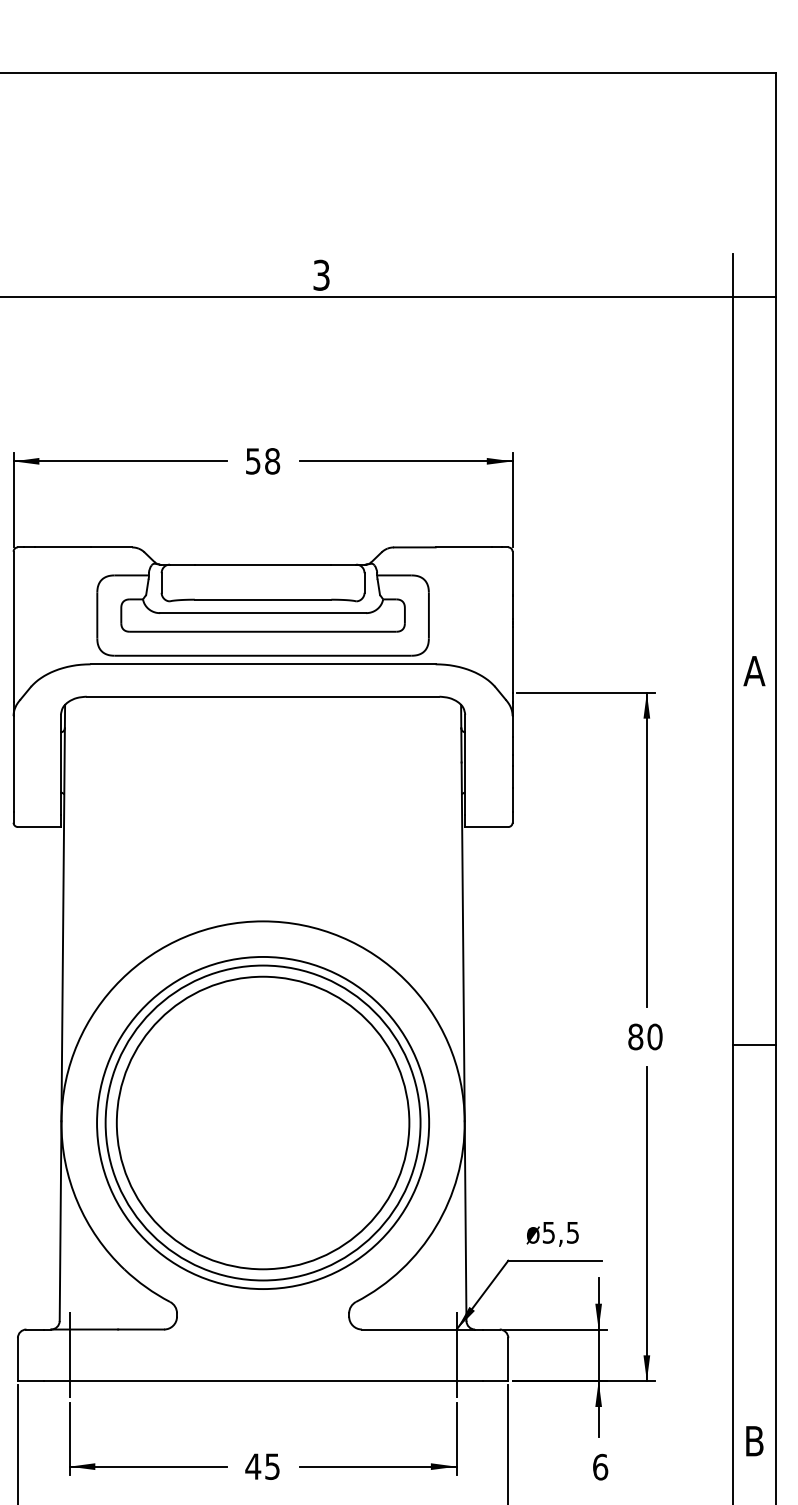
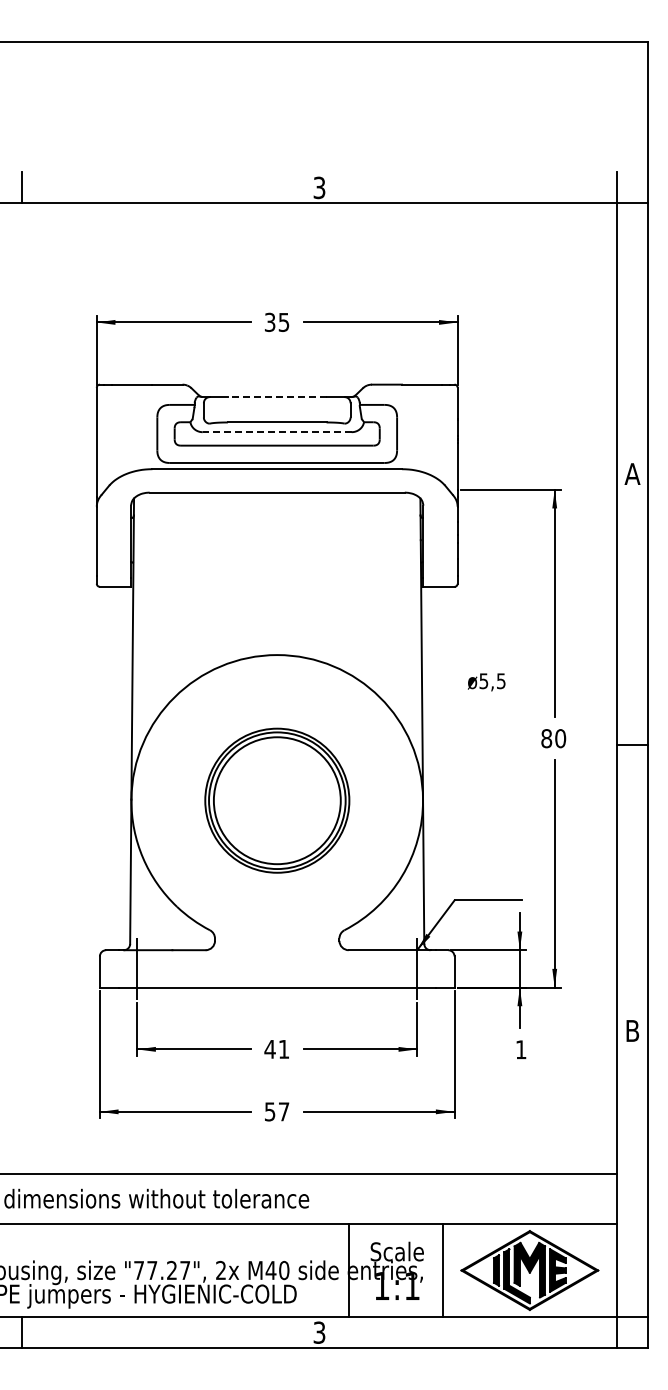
text: (263, 460) -> (277, 321), 58 -> 35
line: (262, 565) -> (276, 397), solid -> dashed
line: (262, 613) -> (276, 432), solid -> dashed
part: (263, 1122) -> (277, 800), size x0.6
text: (552, 1234) -> (486, 682), moved
text: (271, 1466) -> (283, 1049), 45 -> 41
text: (599, 1466) -> (520, 1049), 6 -> 1

